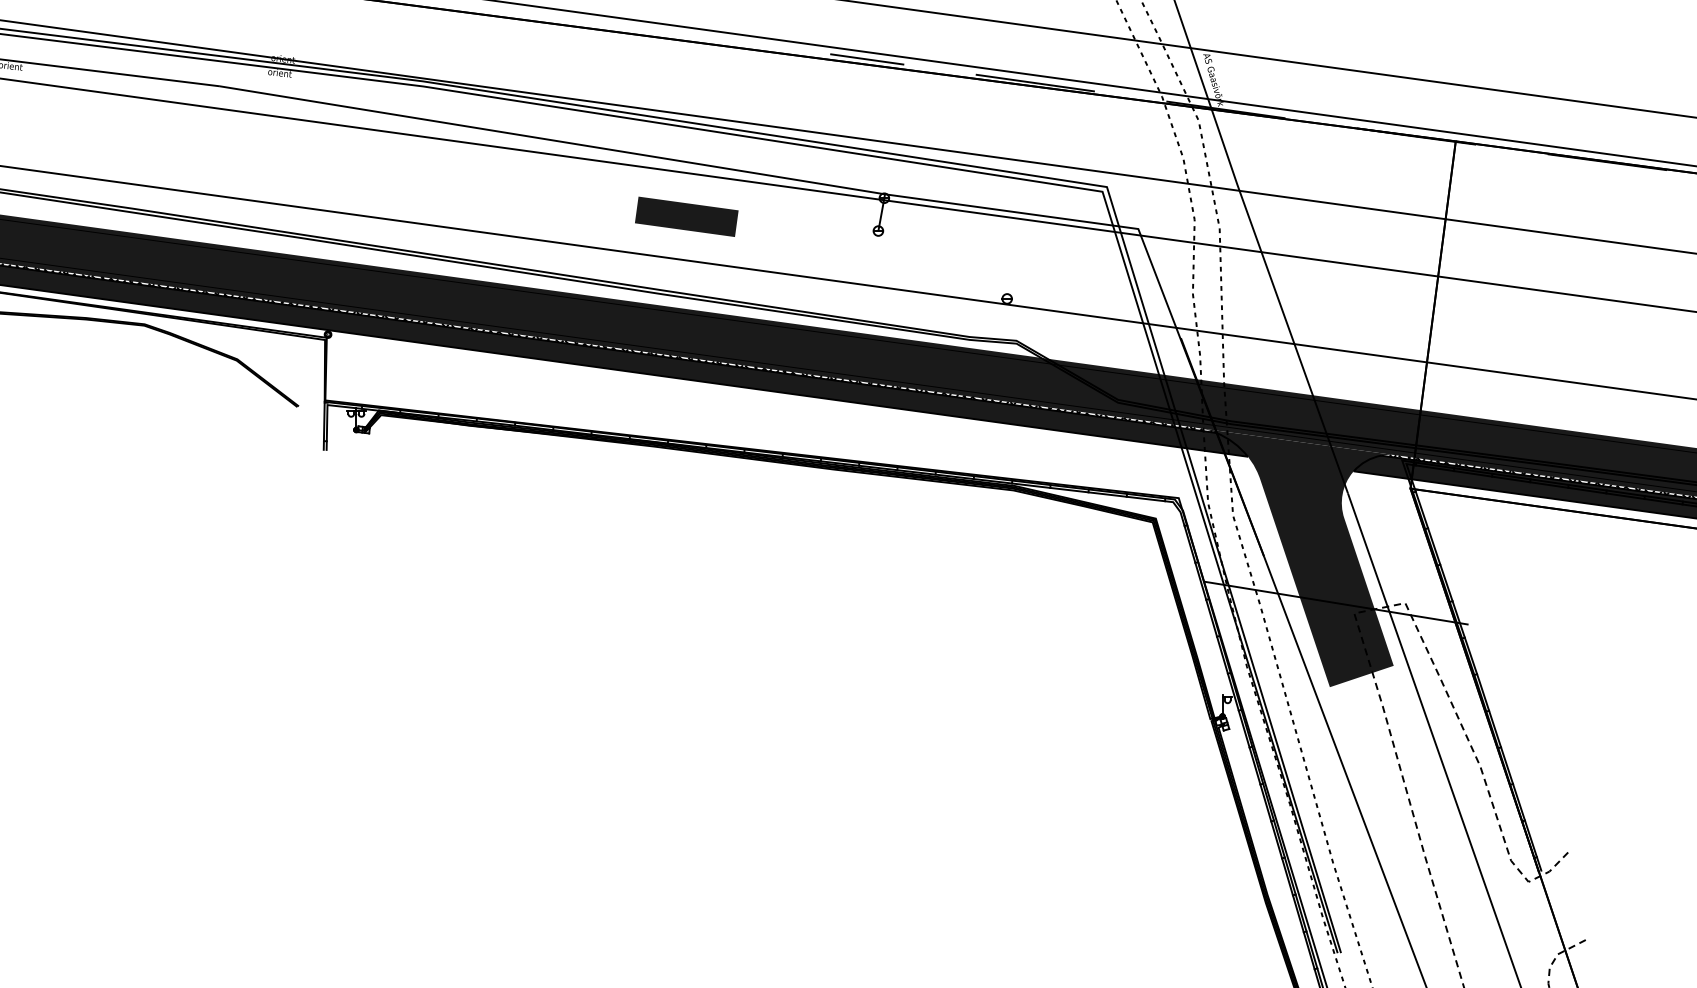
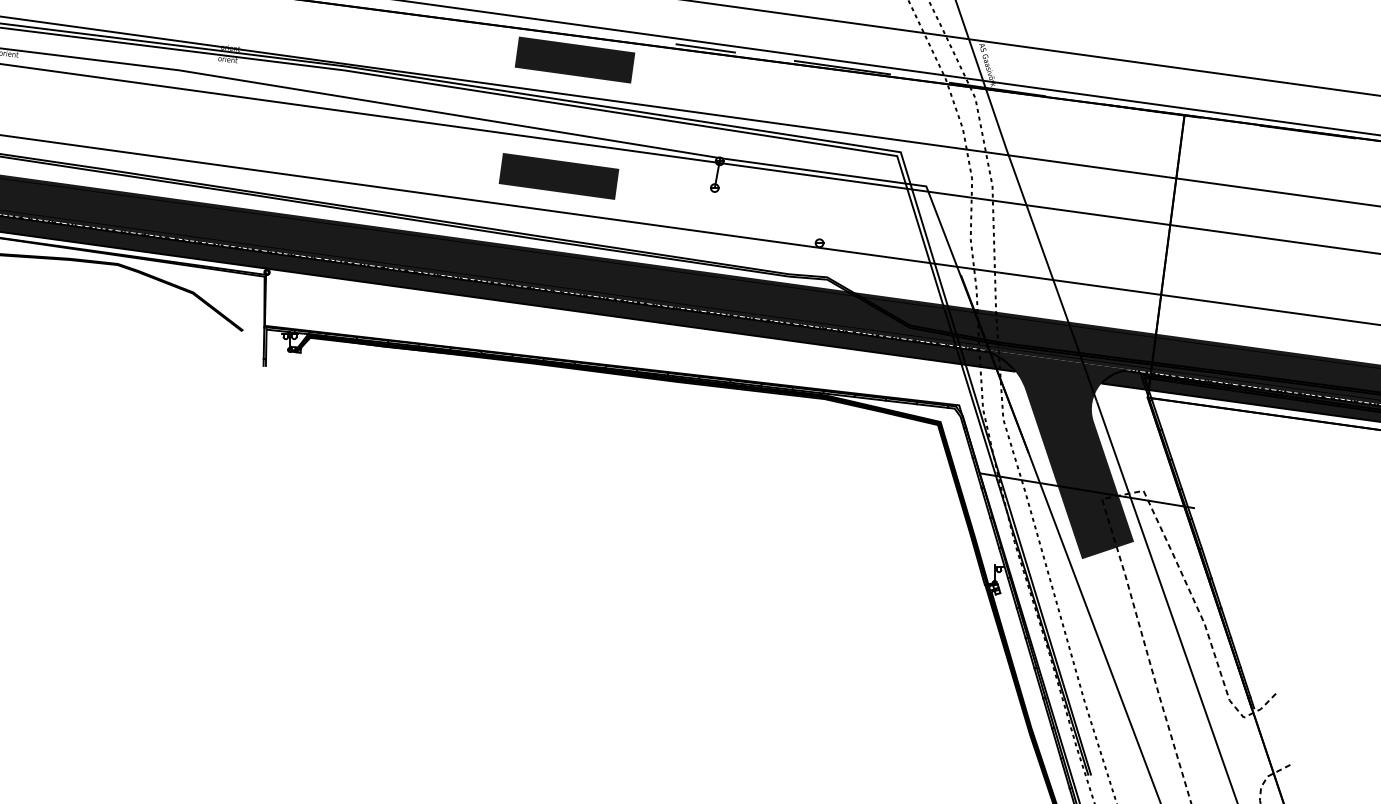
fill: (706, 73) -> (574, 59), added
part: (686, 216) -> (558, 176), size x1.43

